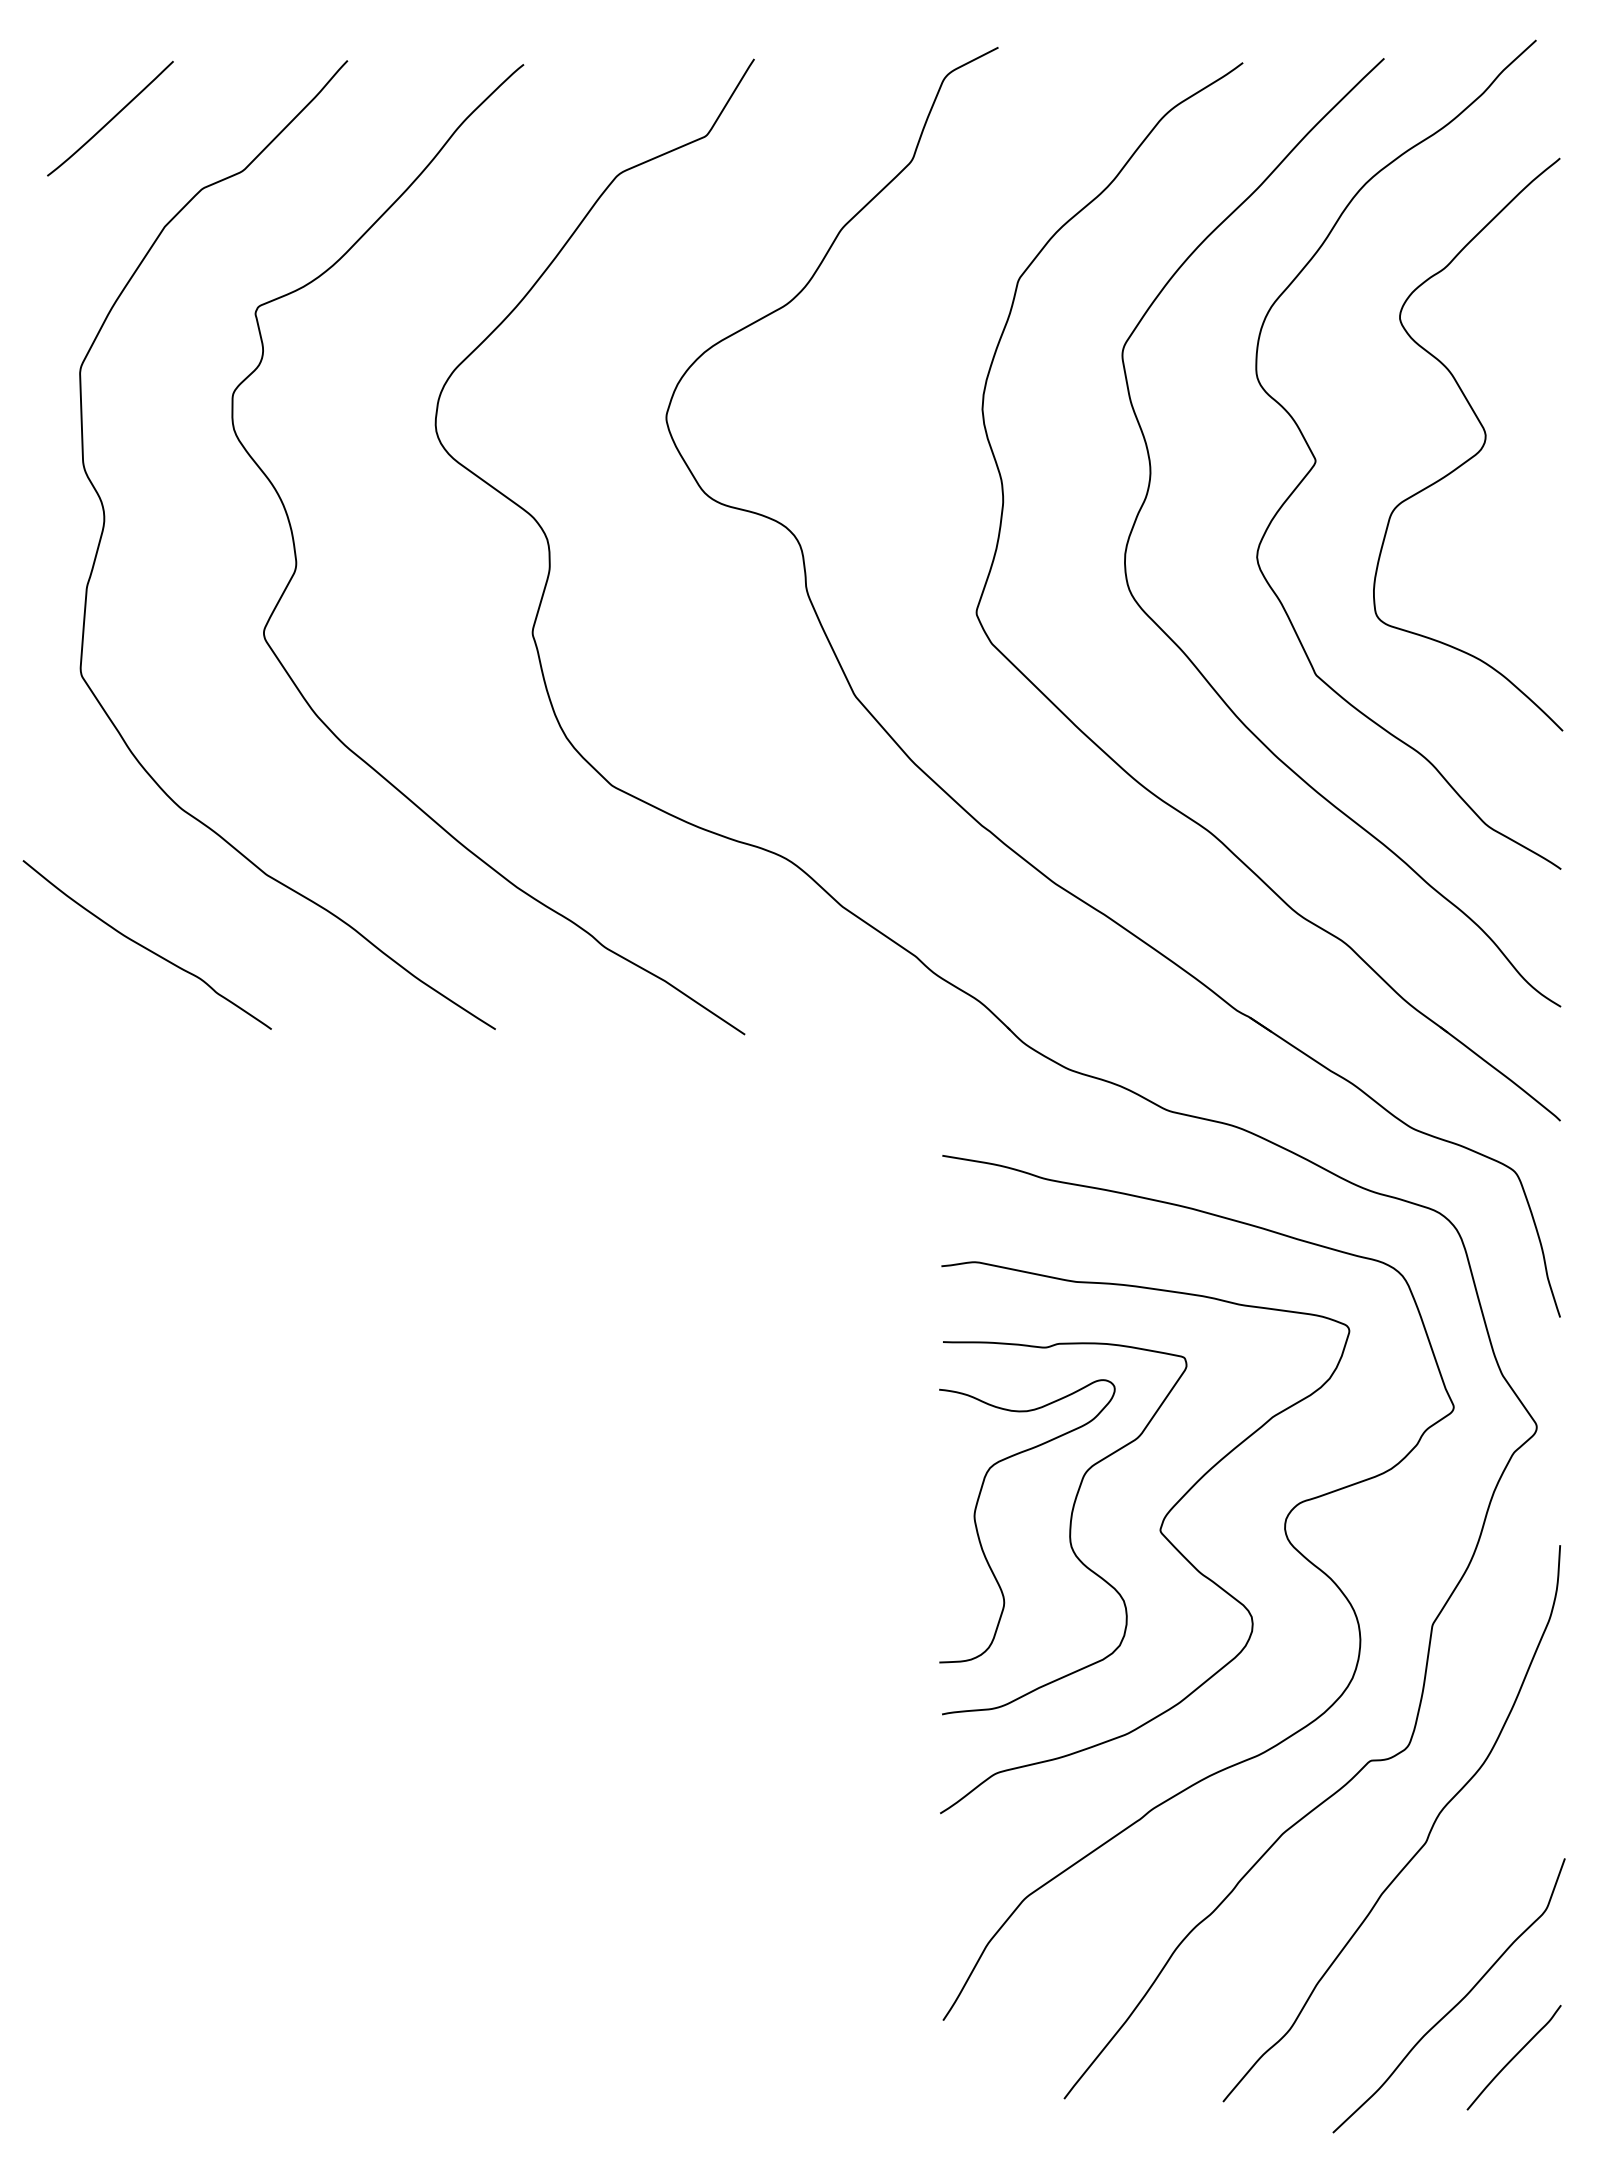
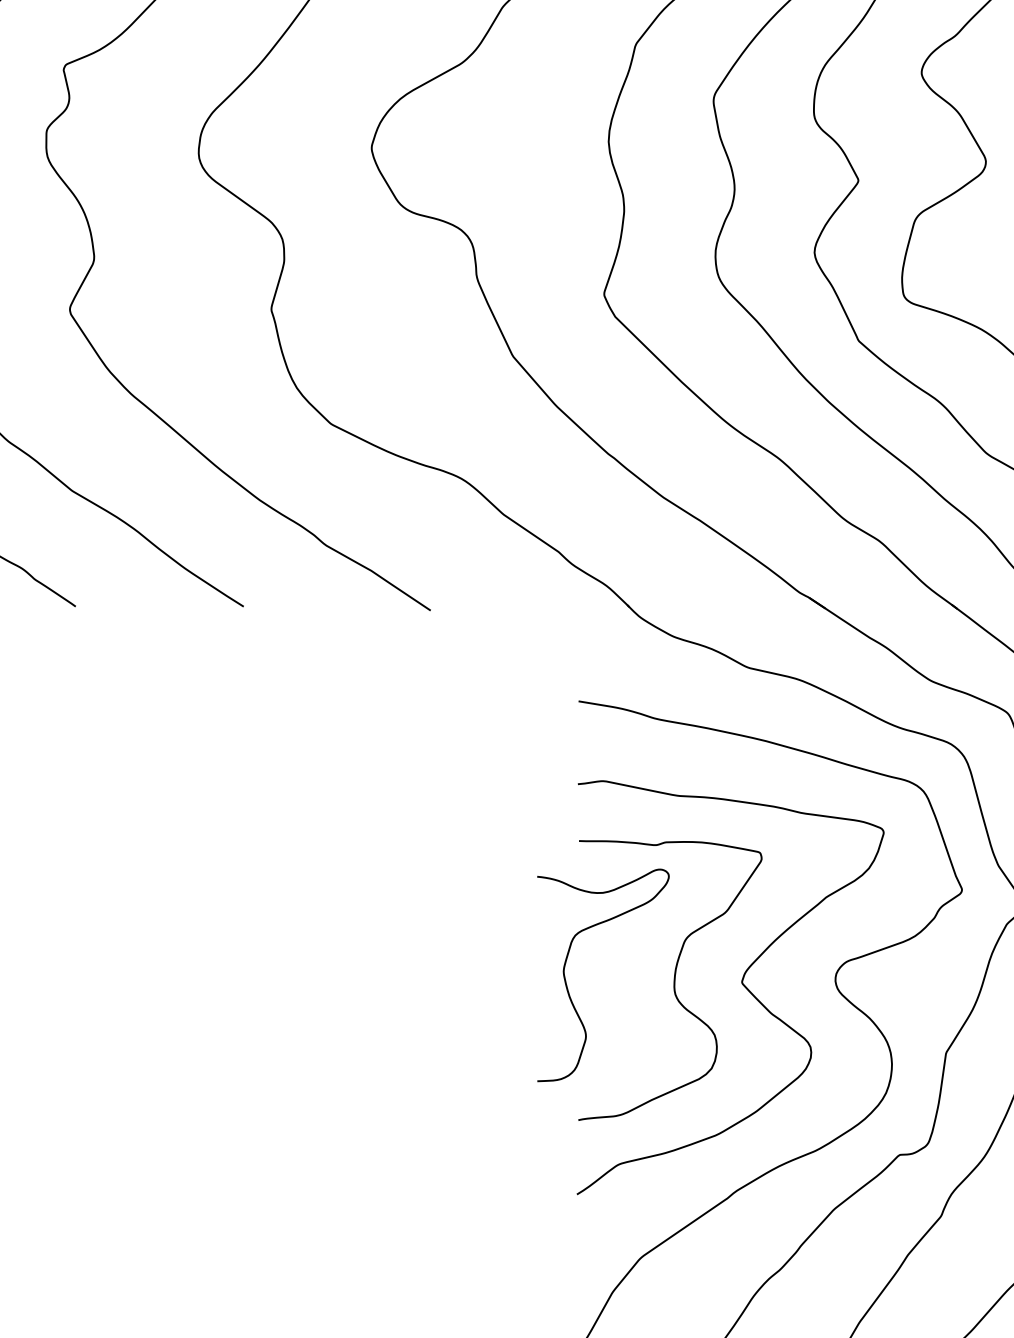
curve: (979, 1535) -> (567, 986), moved

